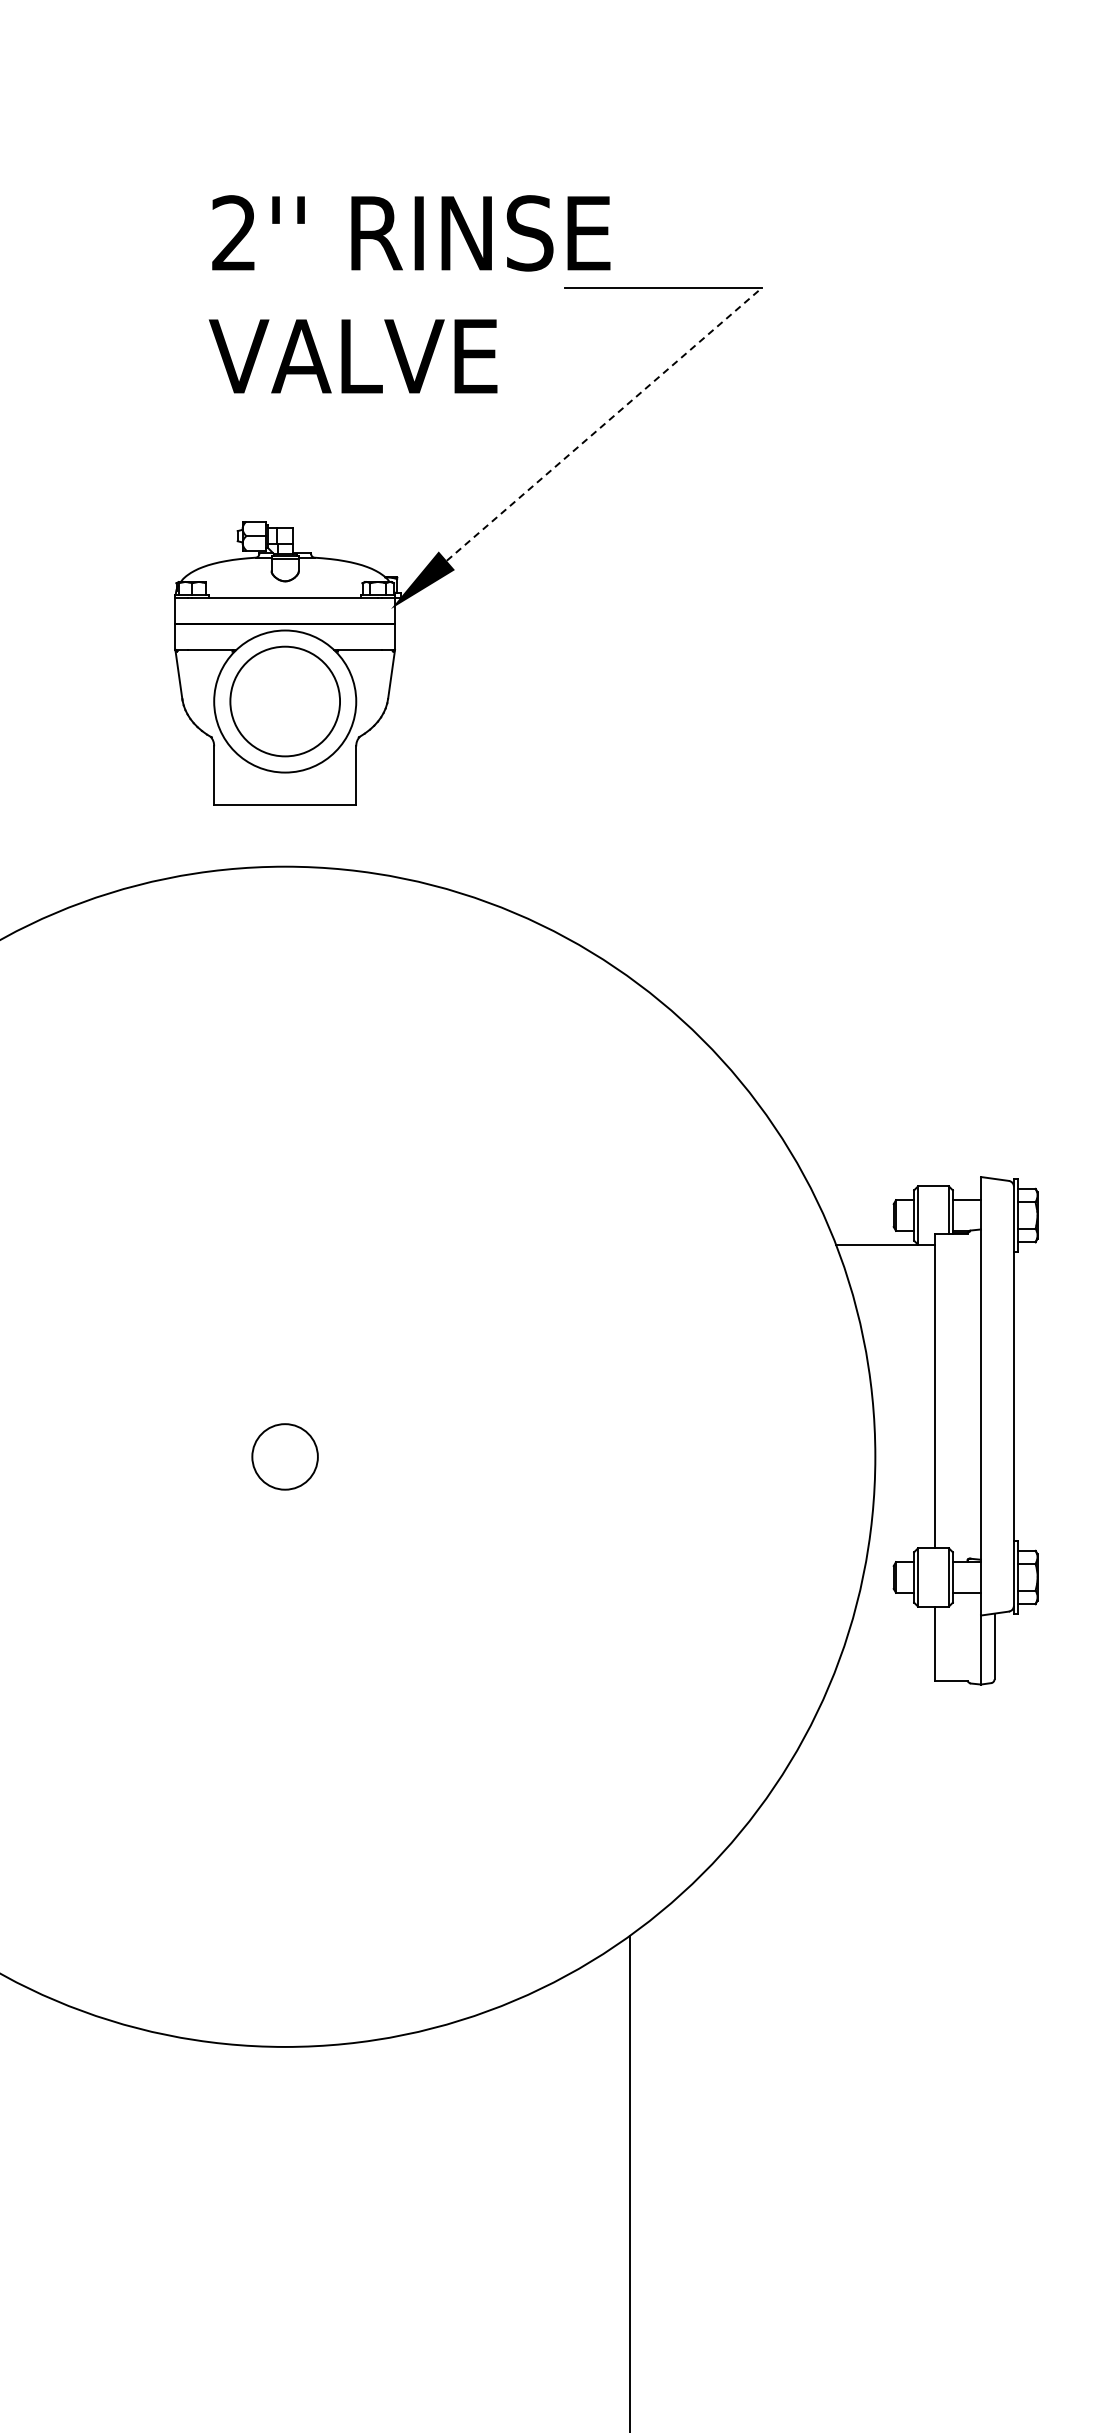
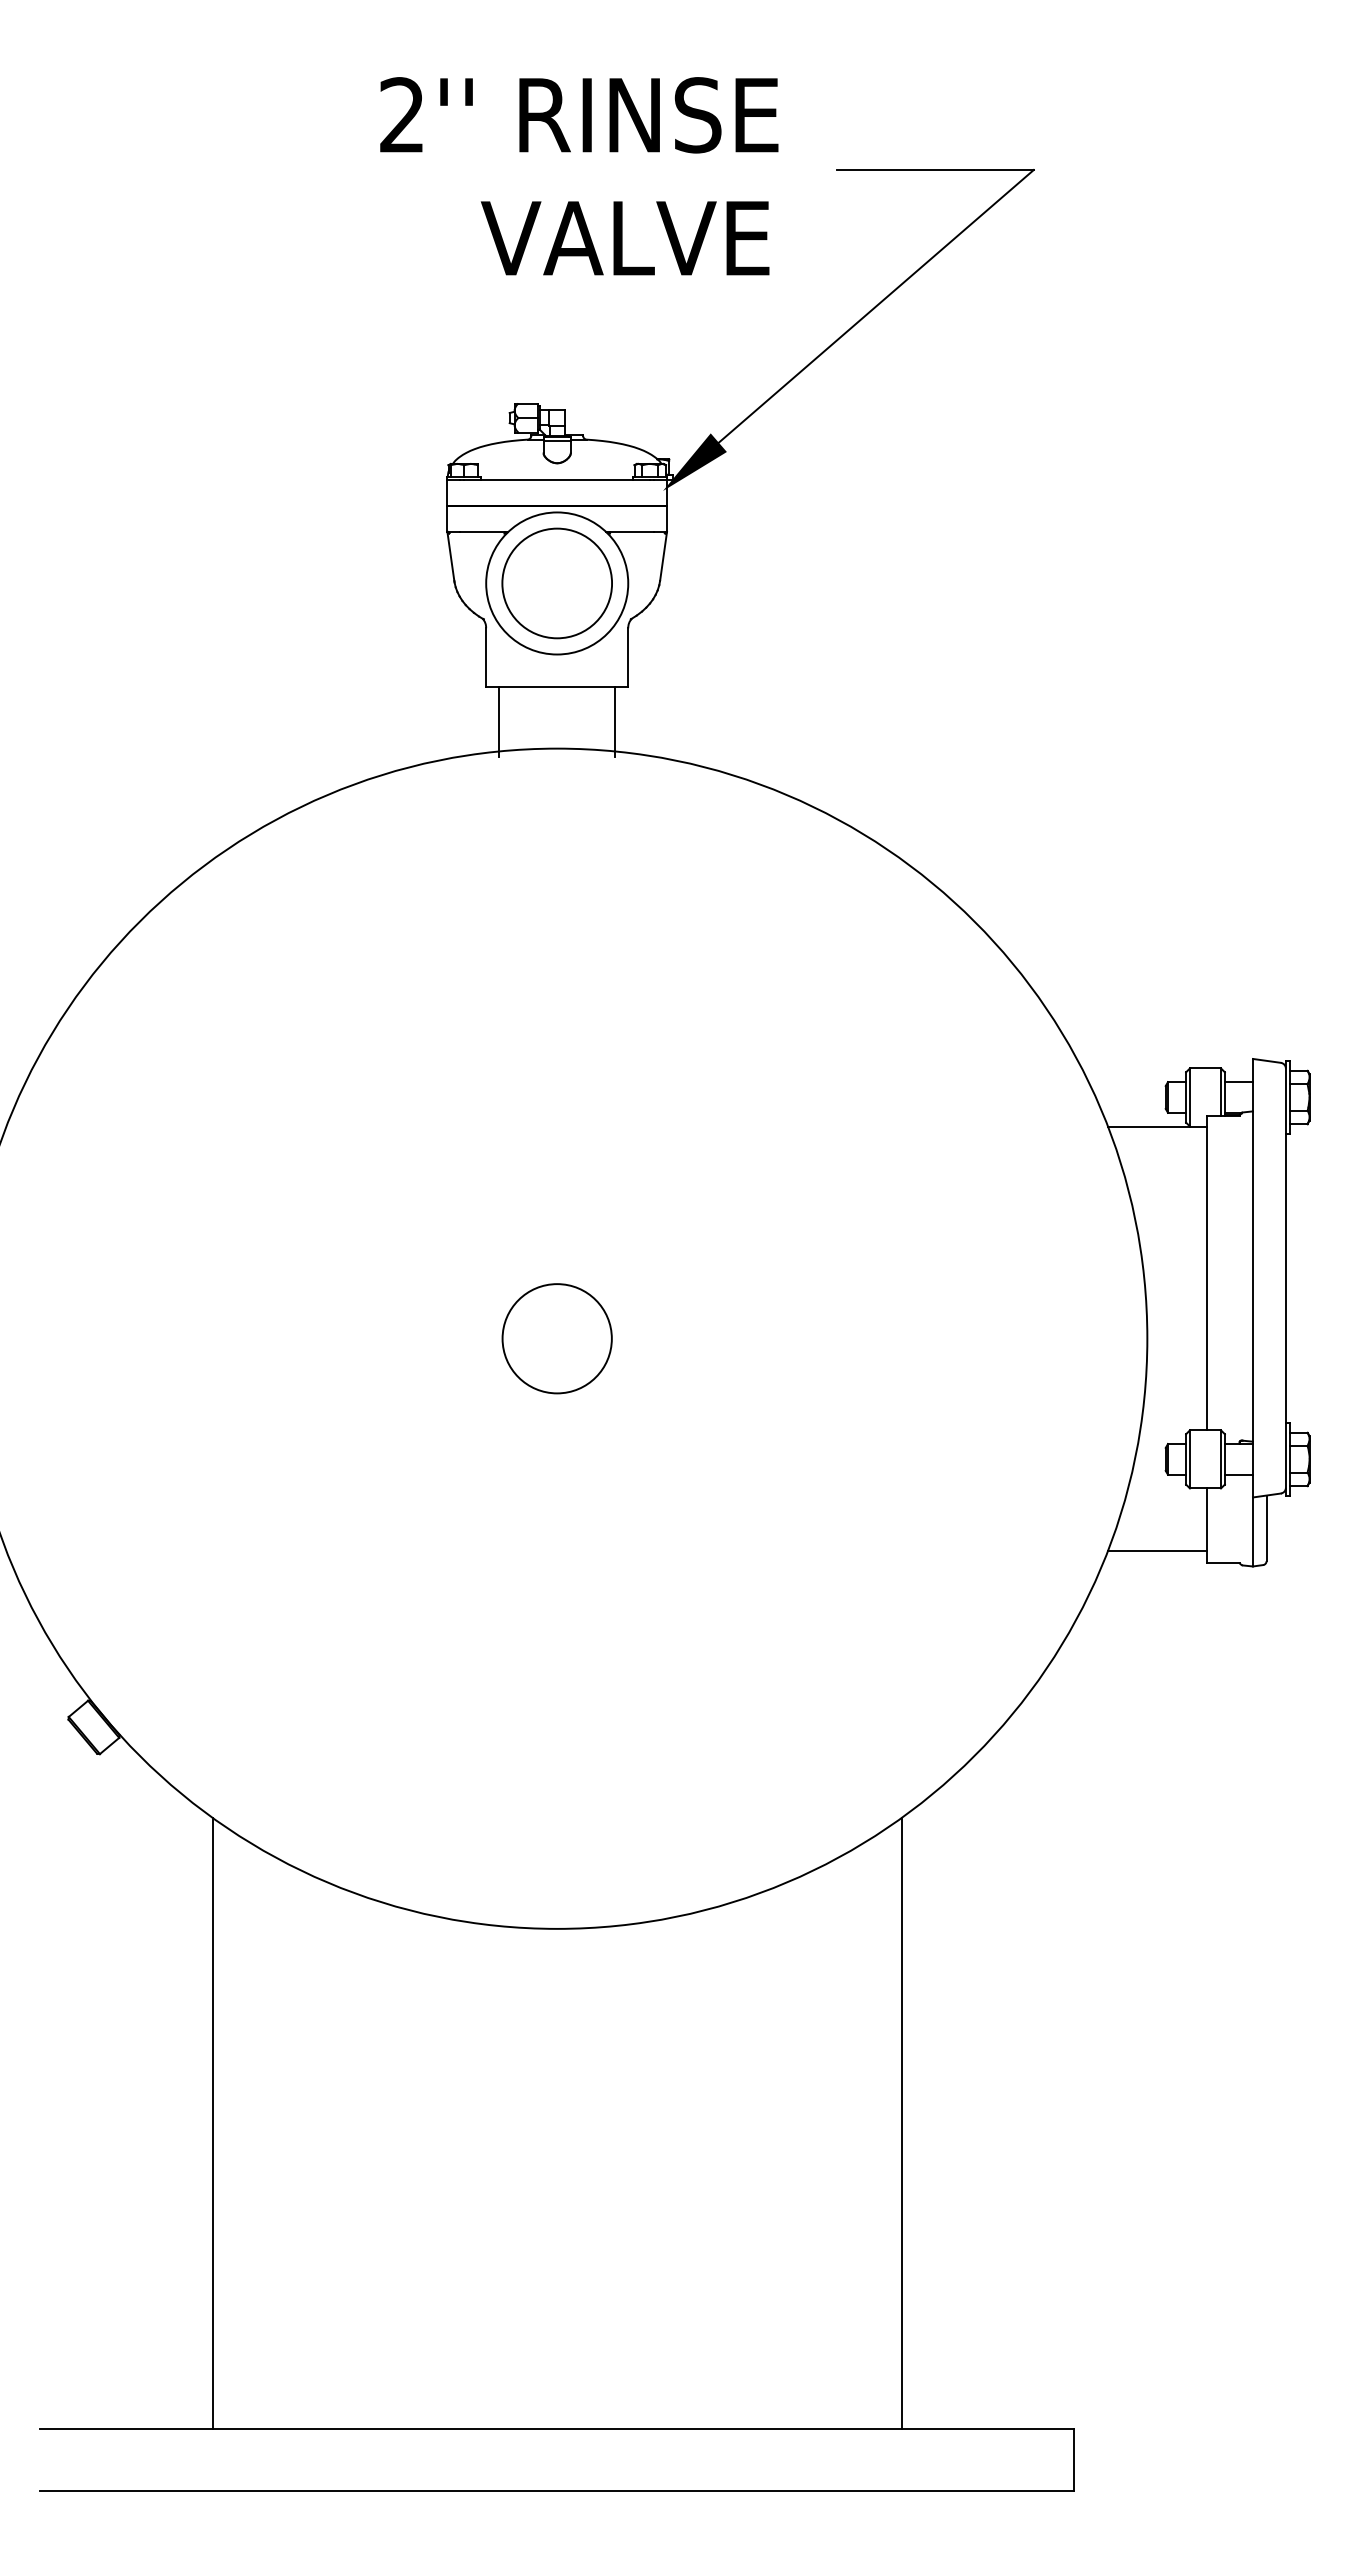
text: (411, 233) -> (579, 115), moved
line: (604, 424) -> (876, 306), dashed -> solid
line: (227, 839) -> (499, 721), added
line: (343, 839) -> (615, 721), added
circle: (284, 1456) -> (556, 1338), size x1.67
line: (885, 1668) -> (1157, 1550), added

